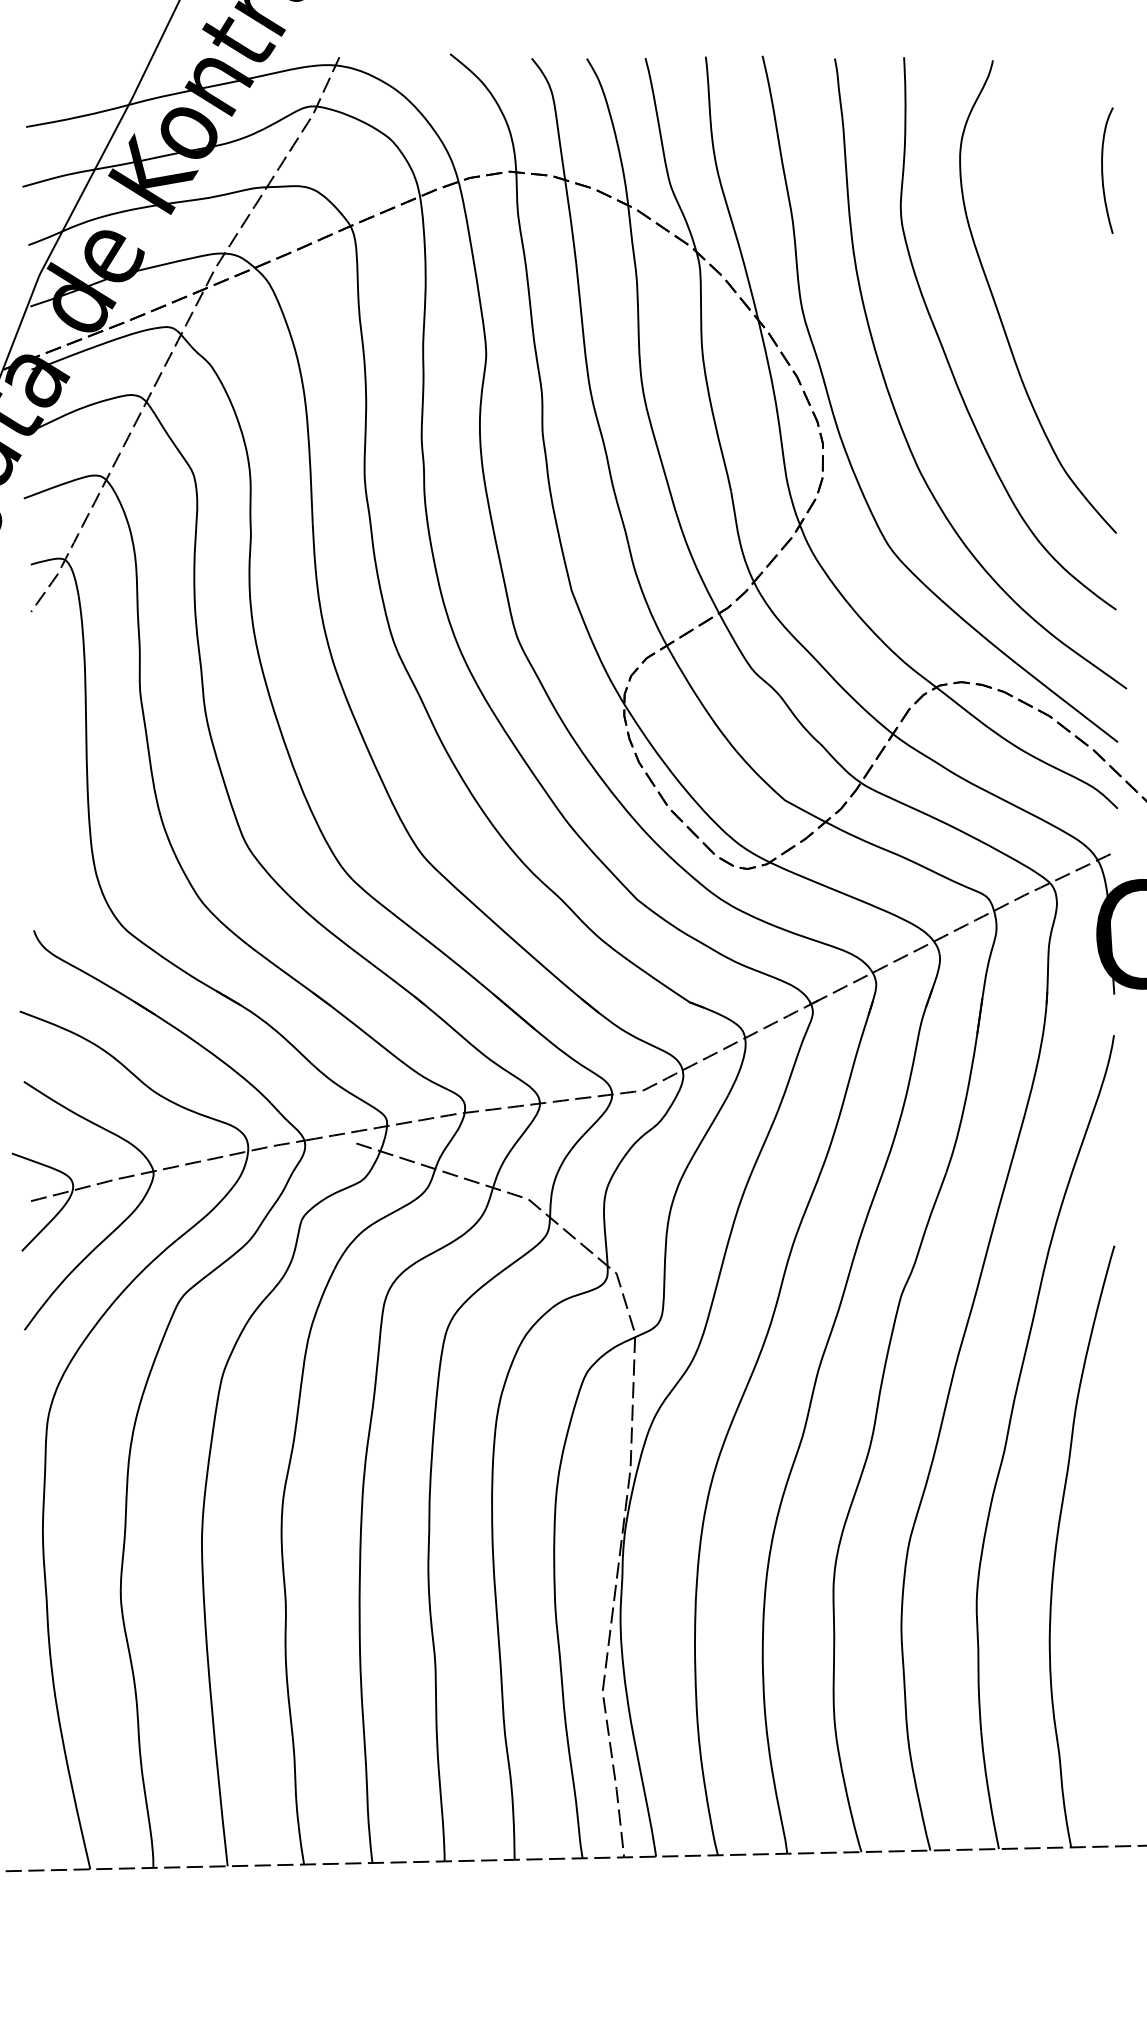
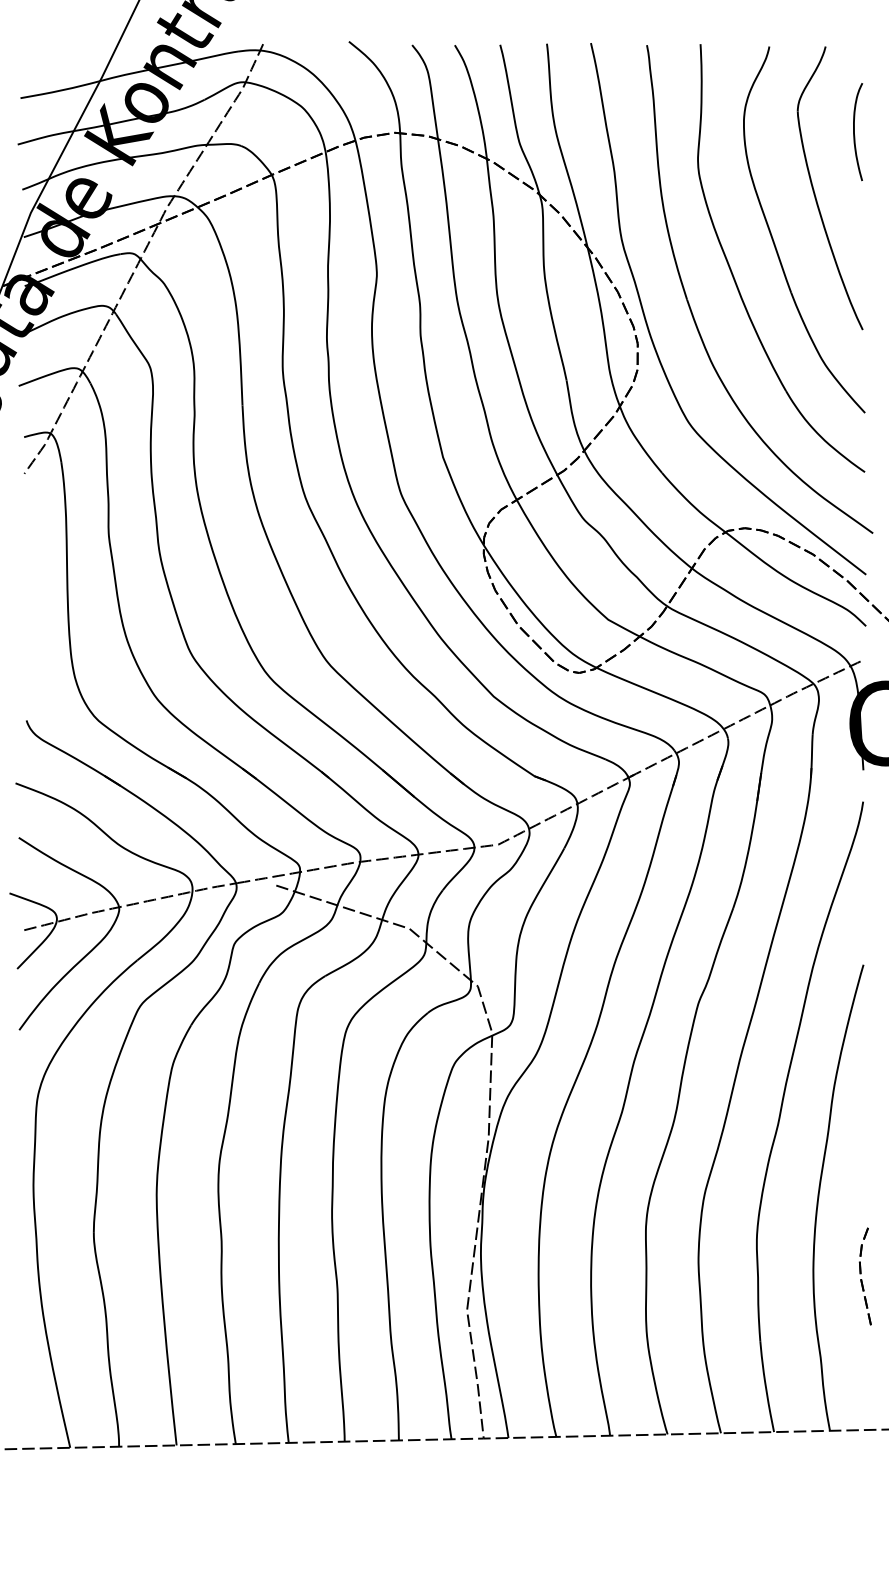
part: (1051, 247) -> (814, 191), added
part: (1116, 1648) -> (865, 1276), added

